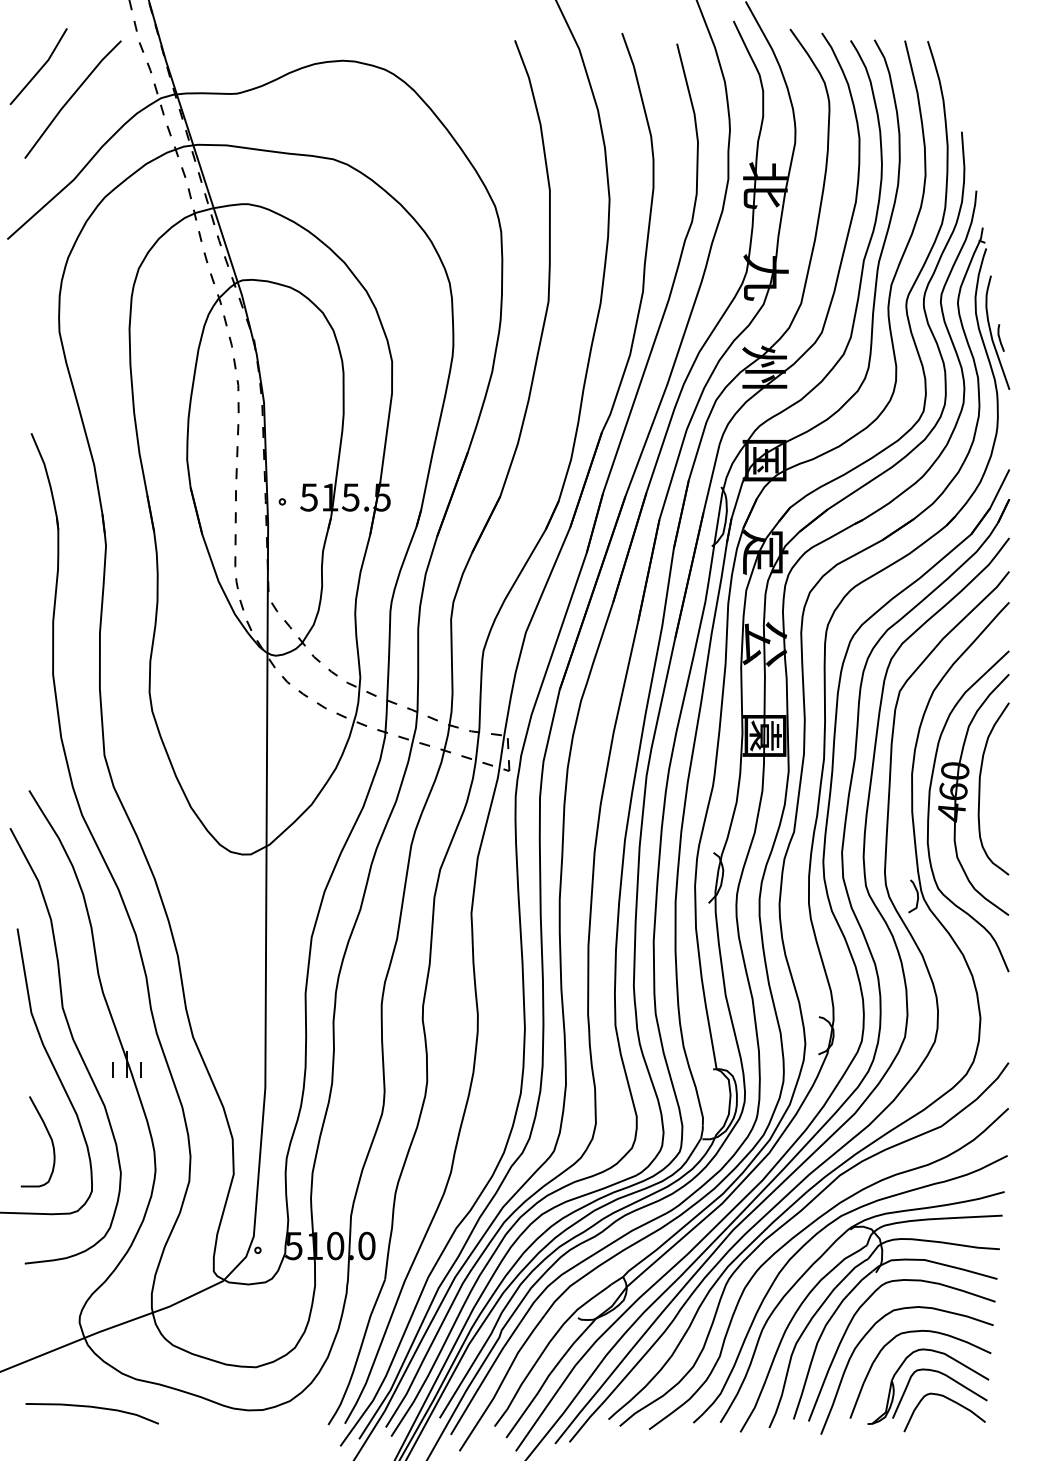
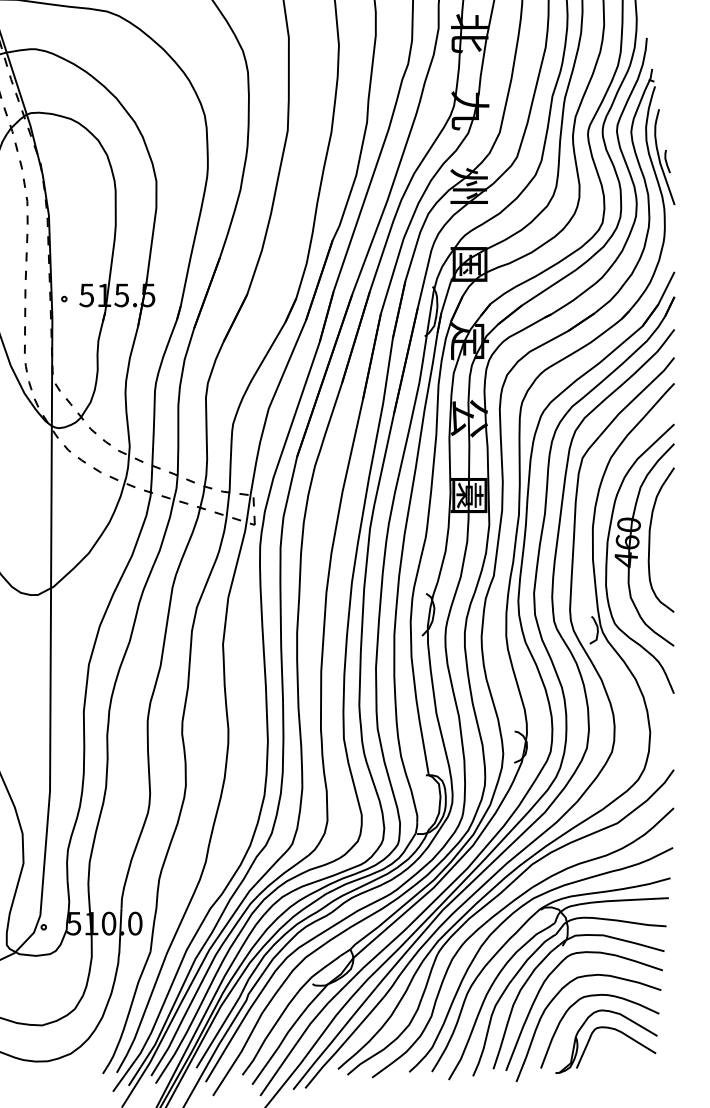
curve: (949, 1400) -> (624, 1053), removed

